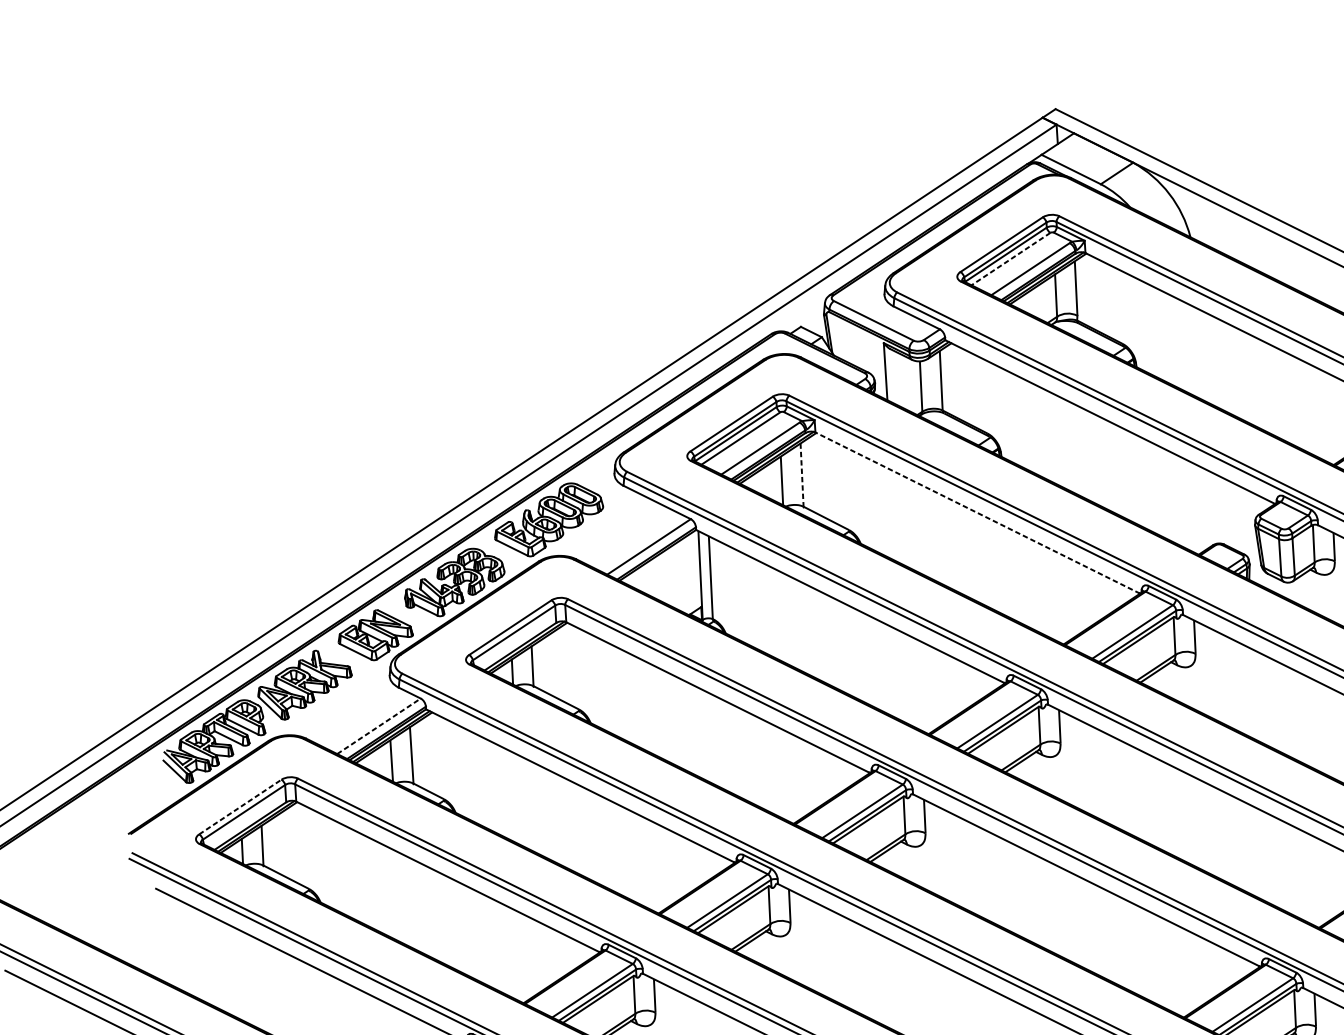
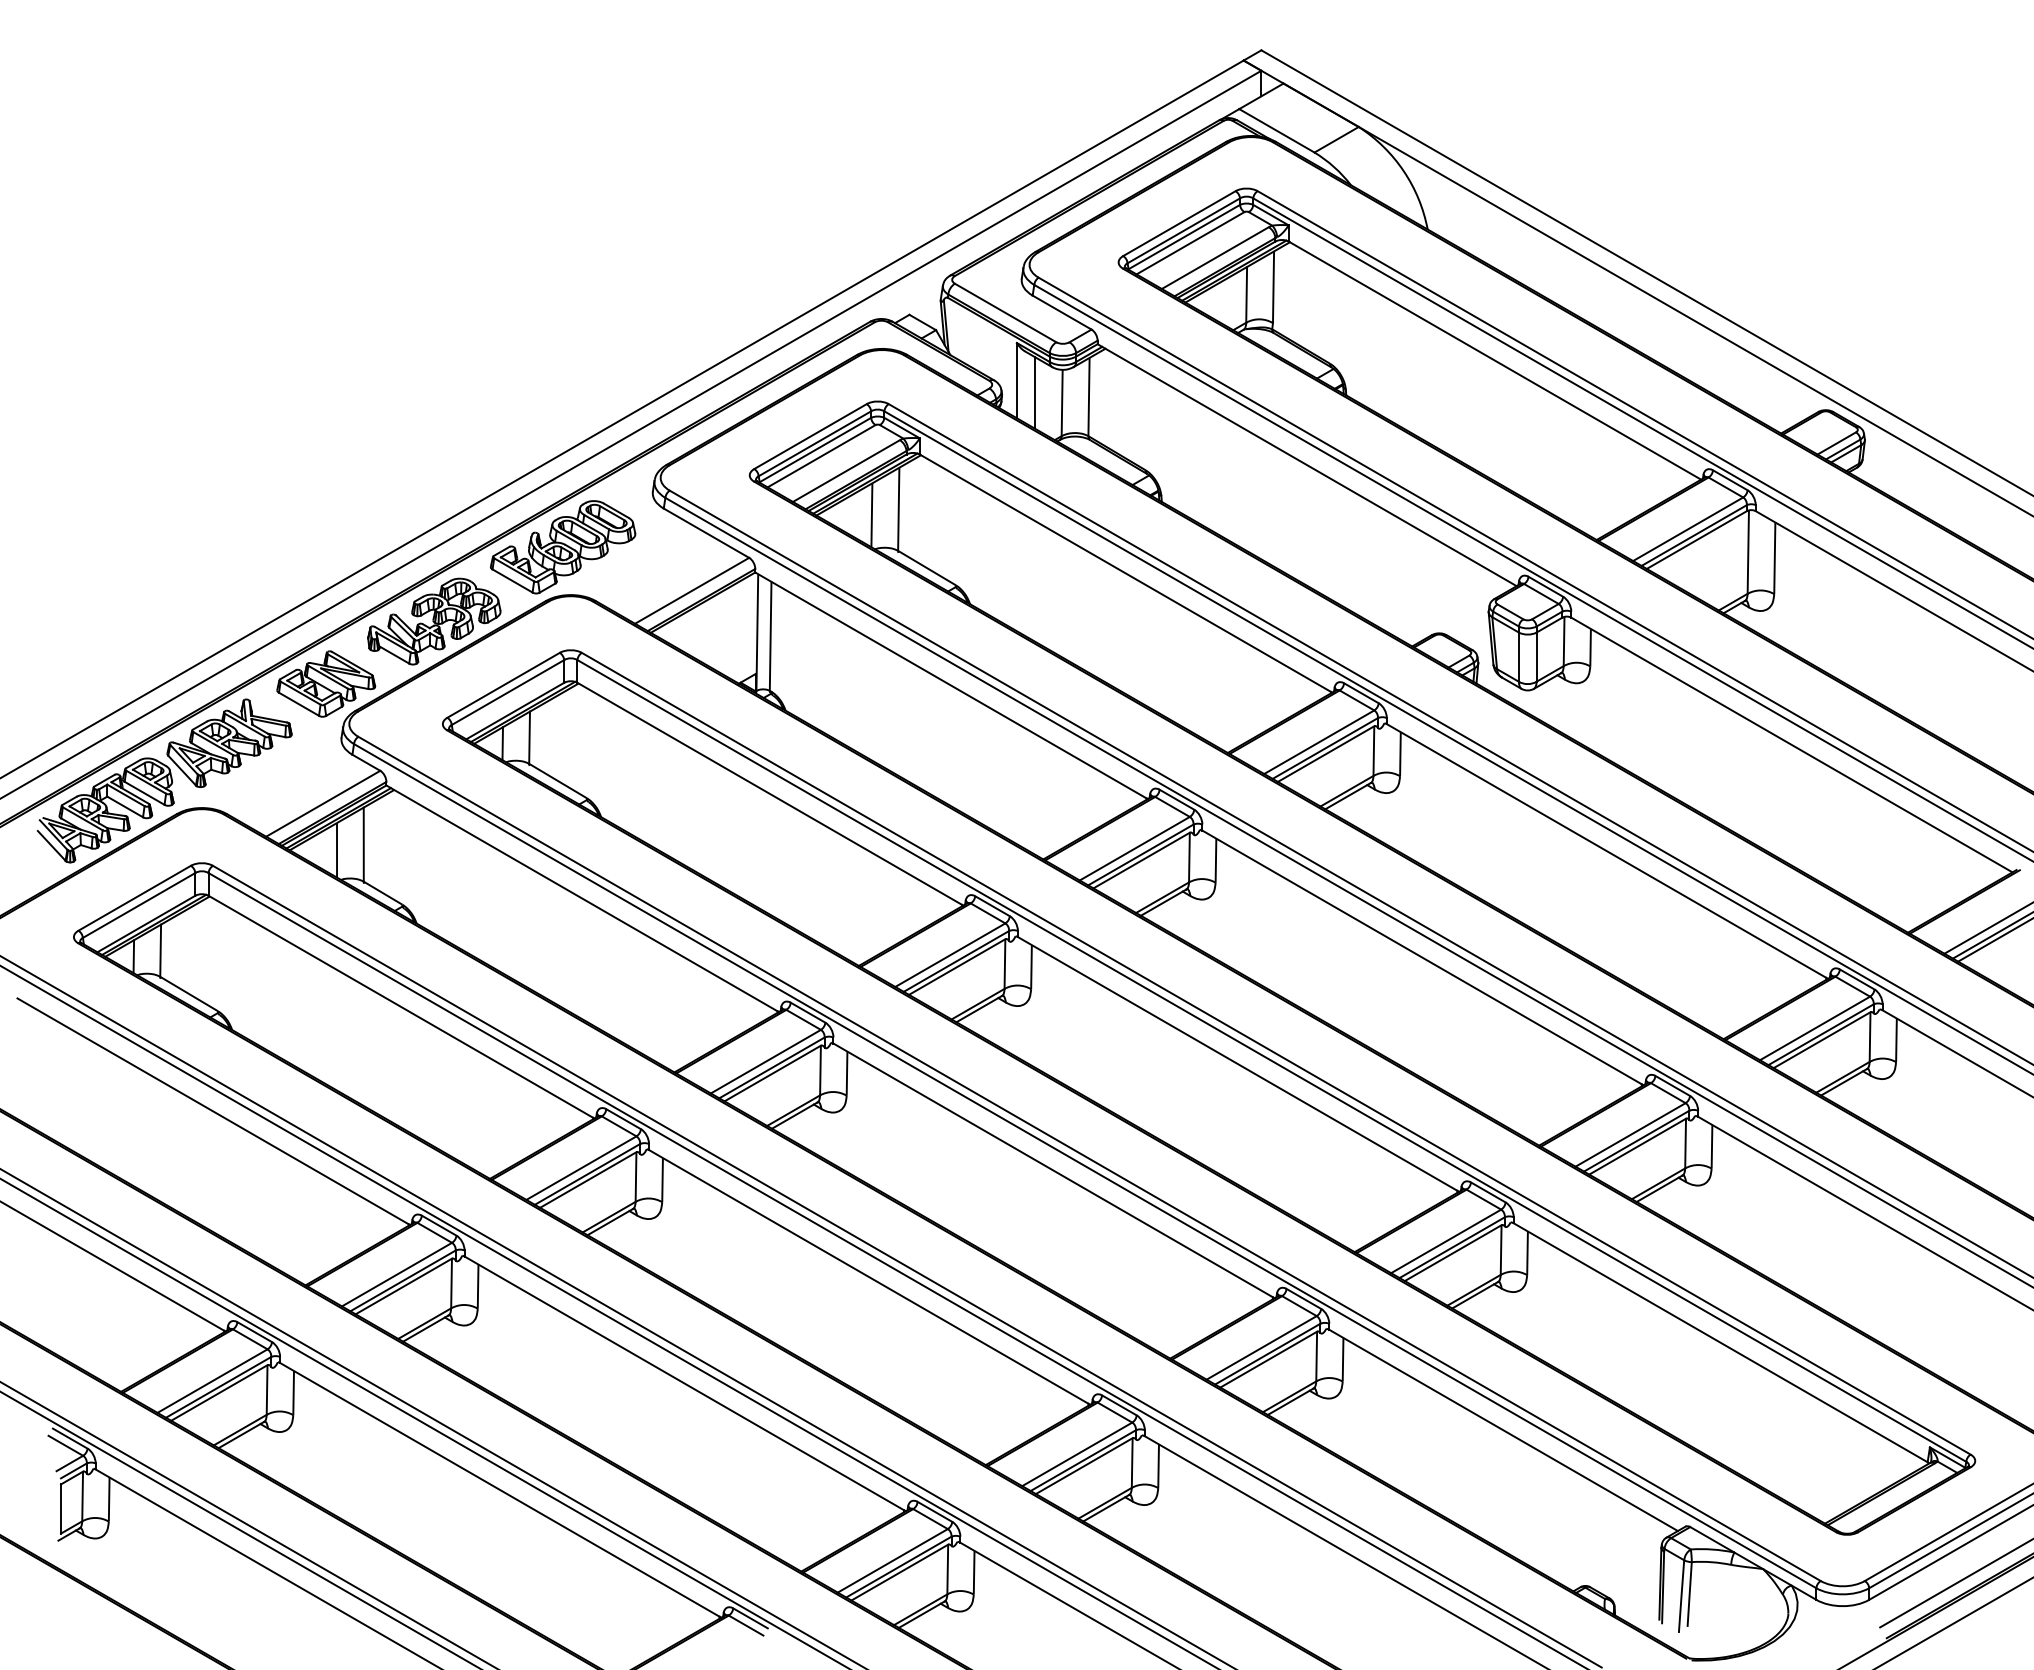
line: (1010, 259) -> (1190, 243), dashed -> solid
line: (899, 379) -> (1034, 392), added
line: (801, 474) -> (898, 508), dashed -> solid
line: (977, 513) -> (1125, 573), dashed -> solid
line: (379, 726) -> (323, 803), dashed -> solid
line: (240, 807) -> (134, 898), dashed -> solid

